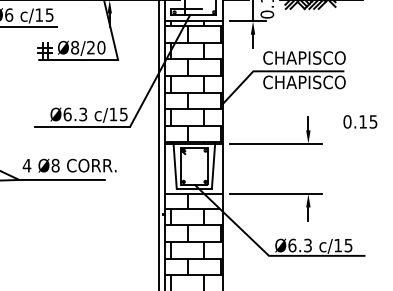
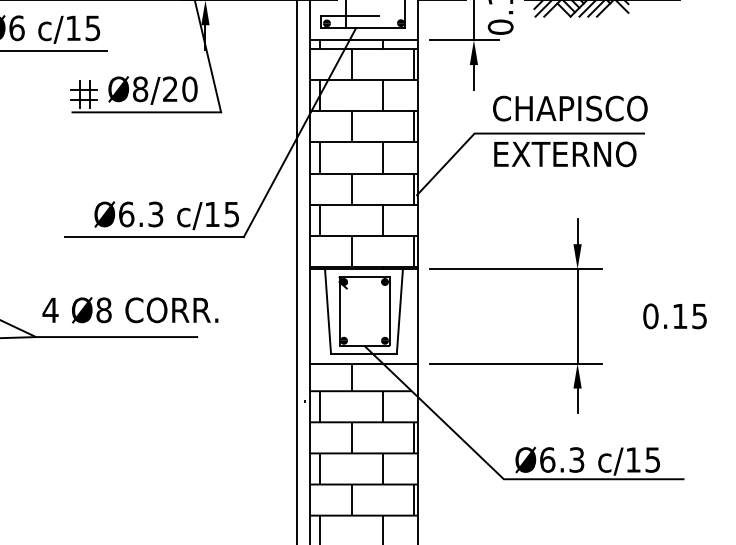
text: (304, 82) -> (570, 154), CHAPISCO -> EXTERNO
text: (360, 121) -> (675, 315), moved
line: (308, 168) -> (577, 315), added

